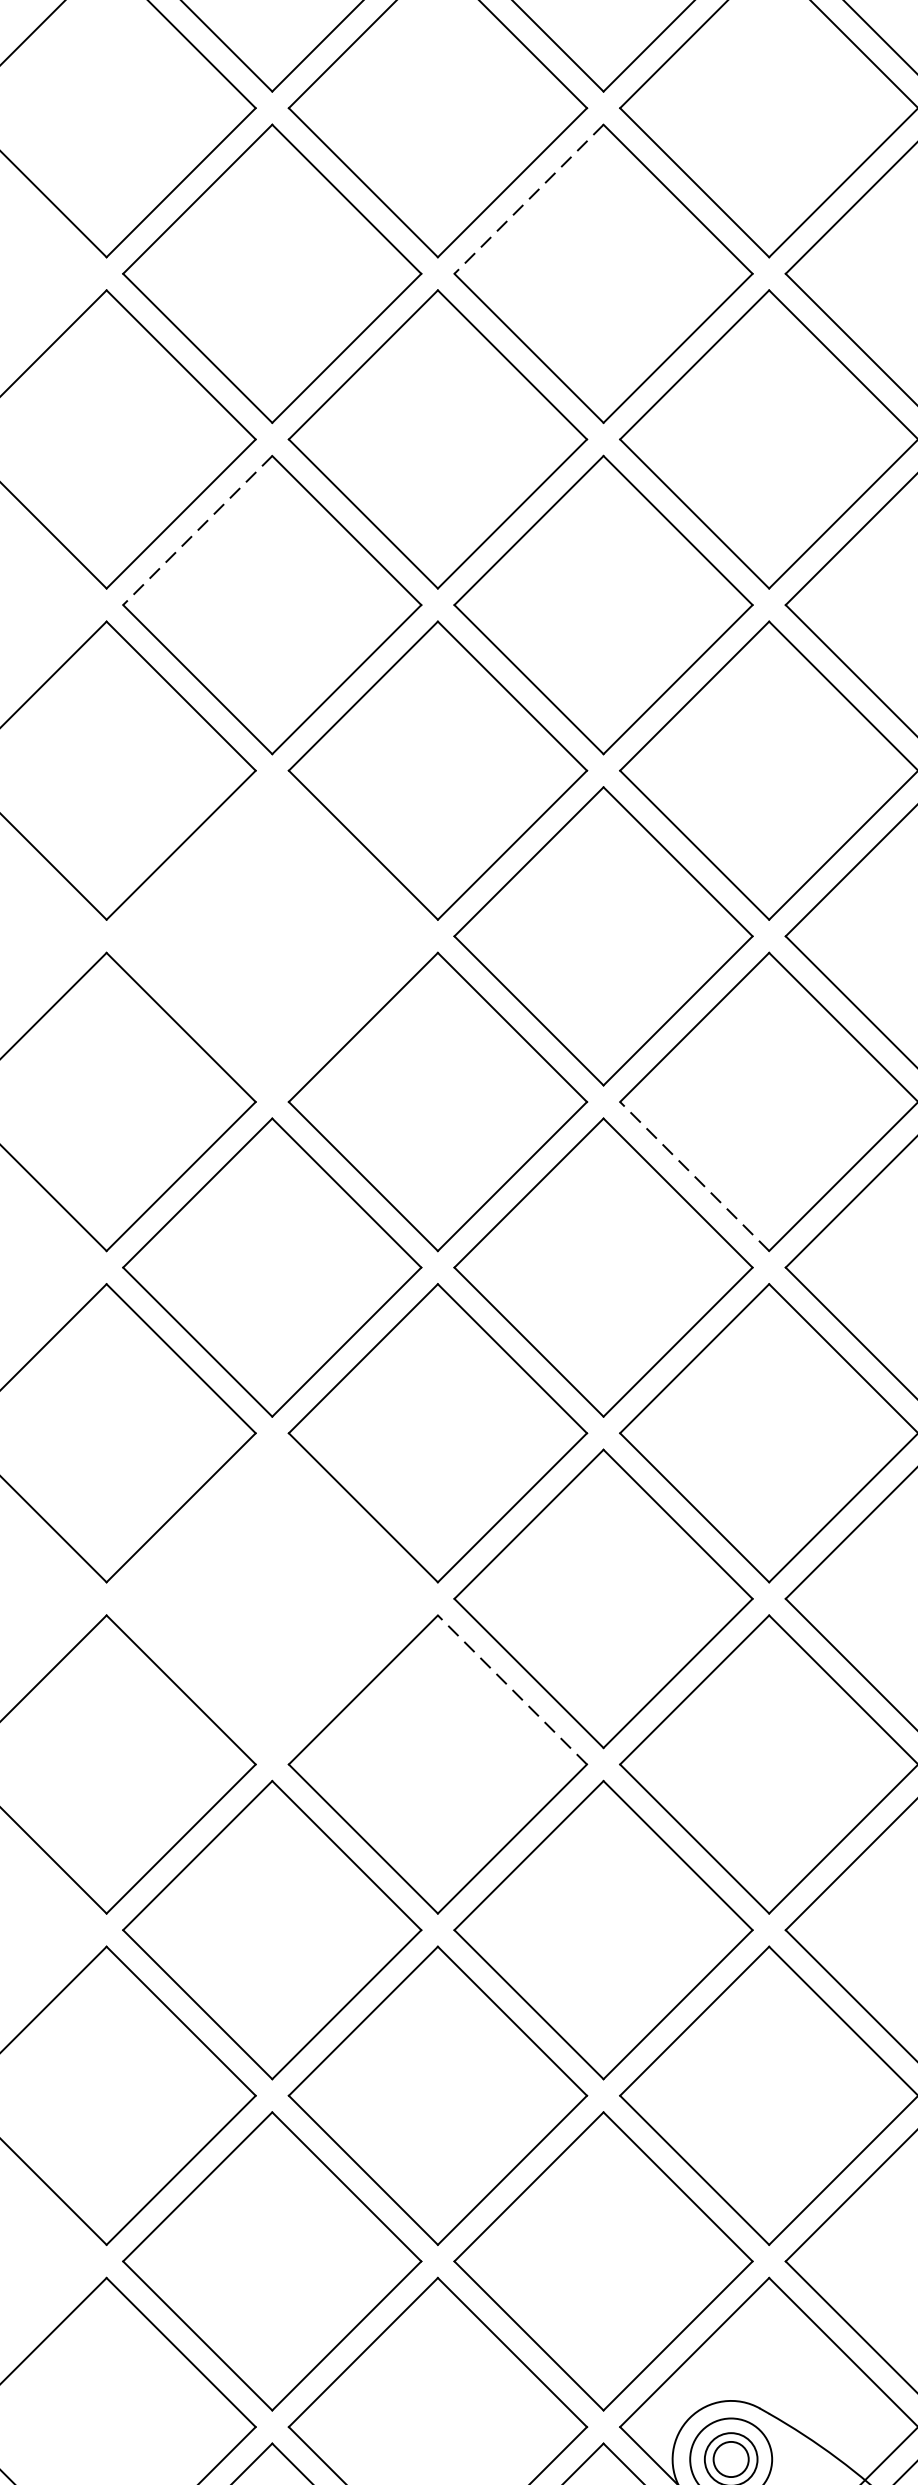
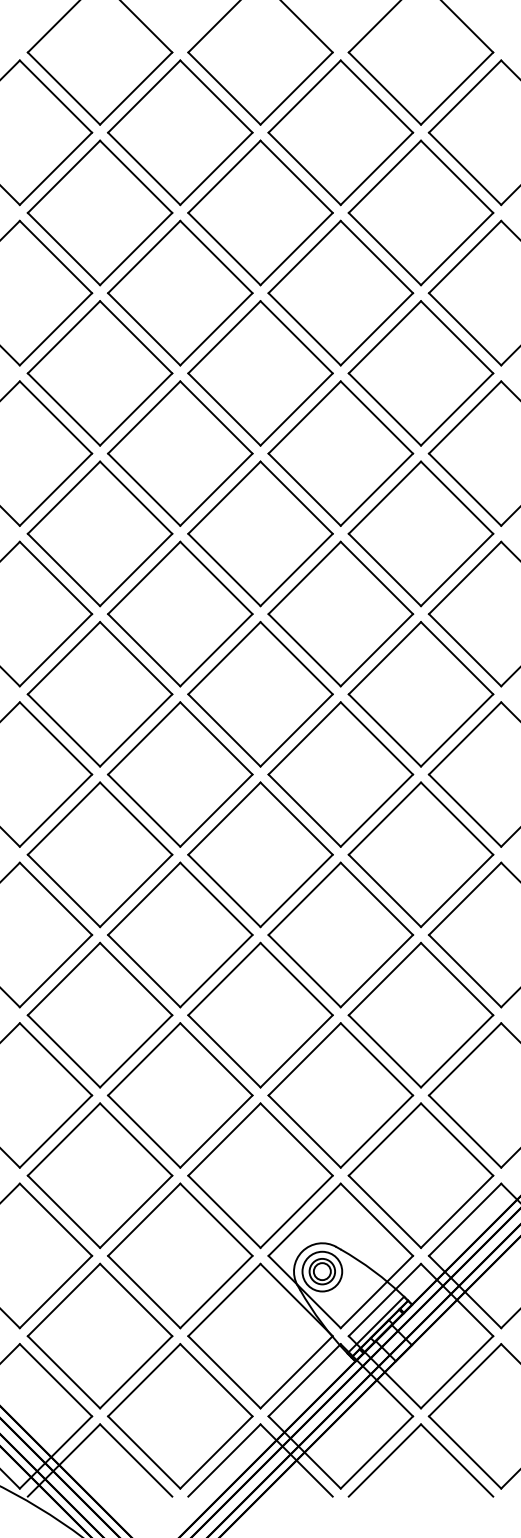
line: (529, 200) -> (224, 177), dashed -> solid
line: (196, 530) -> (63, 337), dashed -> solid
part: (271, 935) -> (99, 533), added
line: (694, 1175) -> (304, 649), dashed -> solid
part: (271, 1598) -> (99, 854), added
line: (512, 1689) -> (216, 898), dashed -> solid

